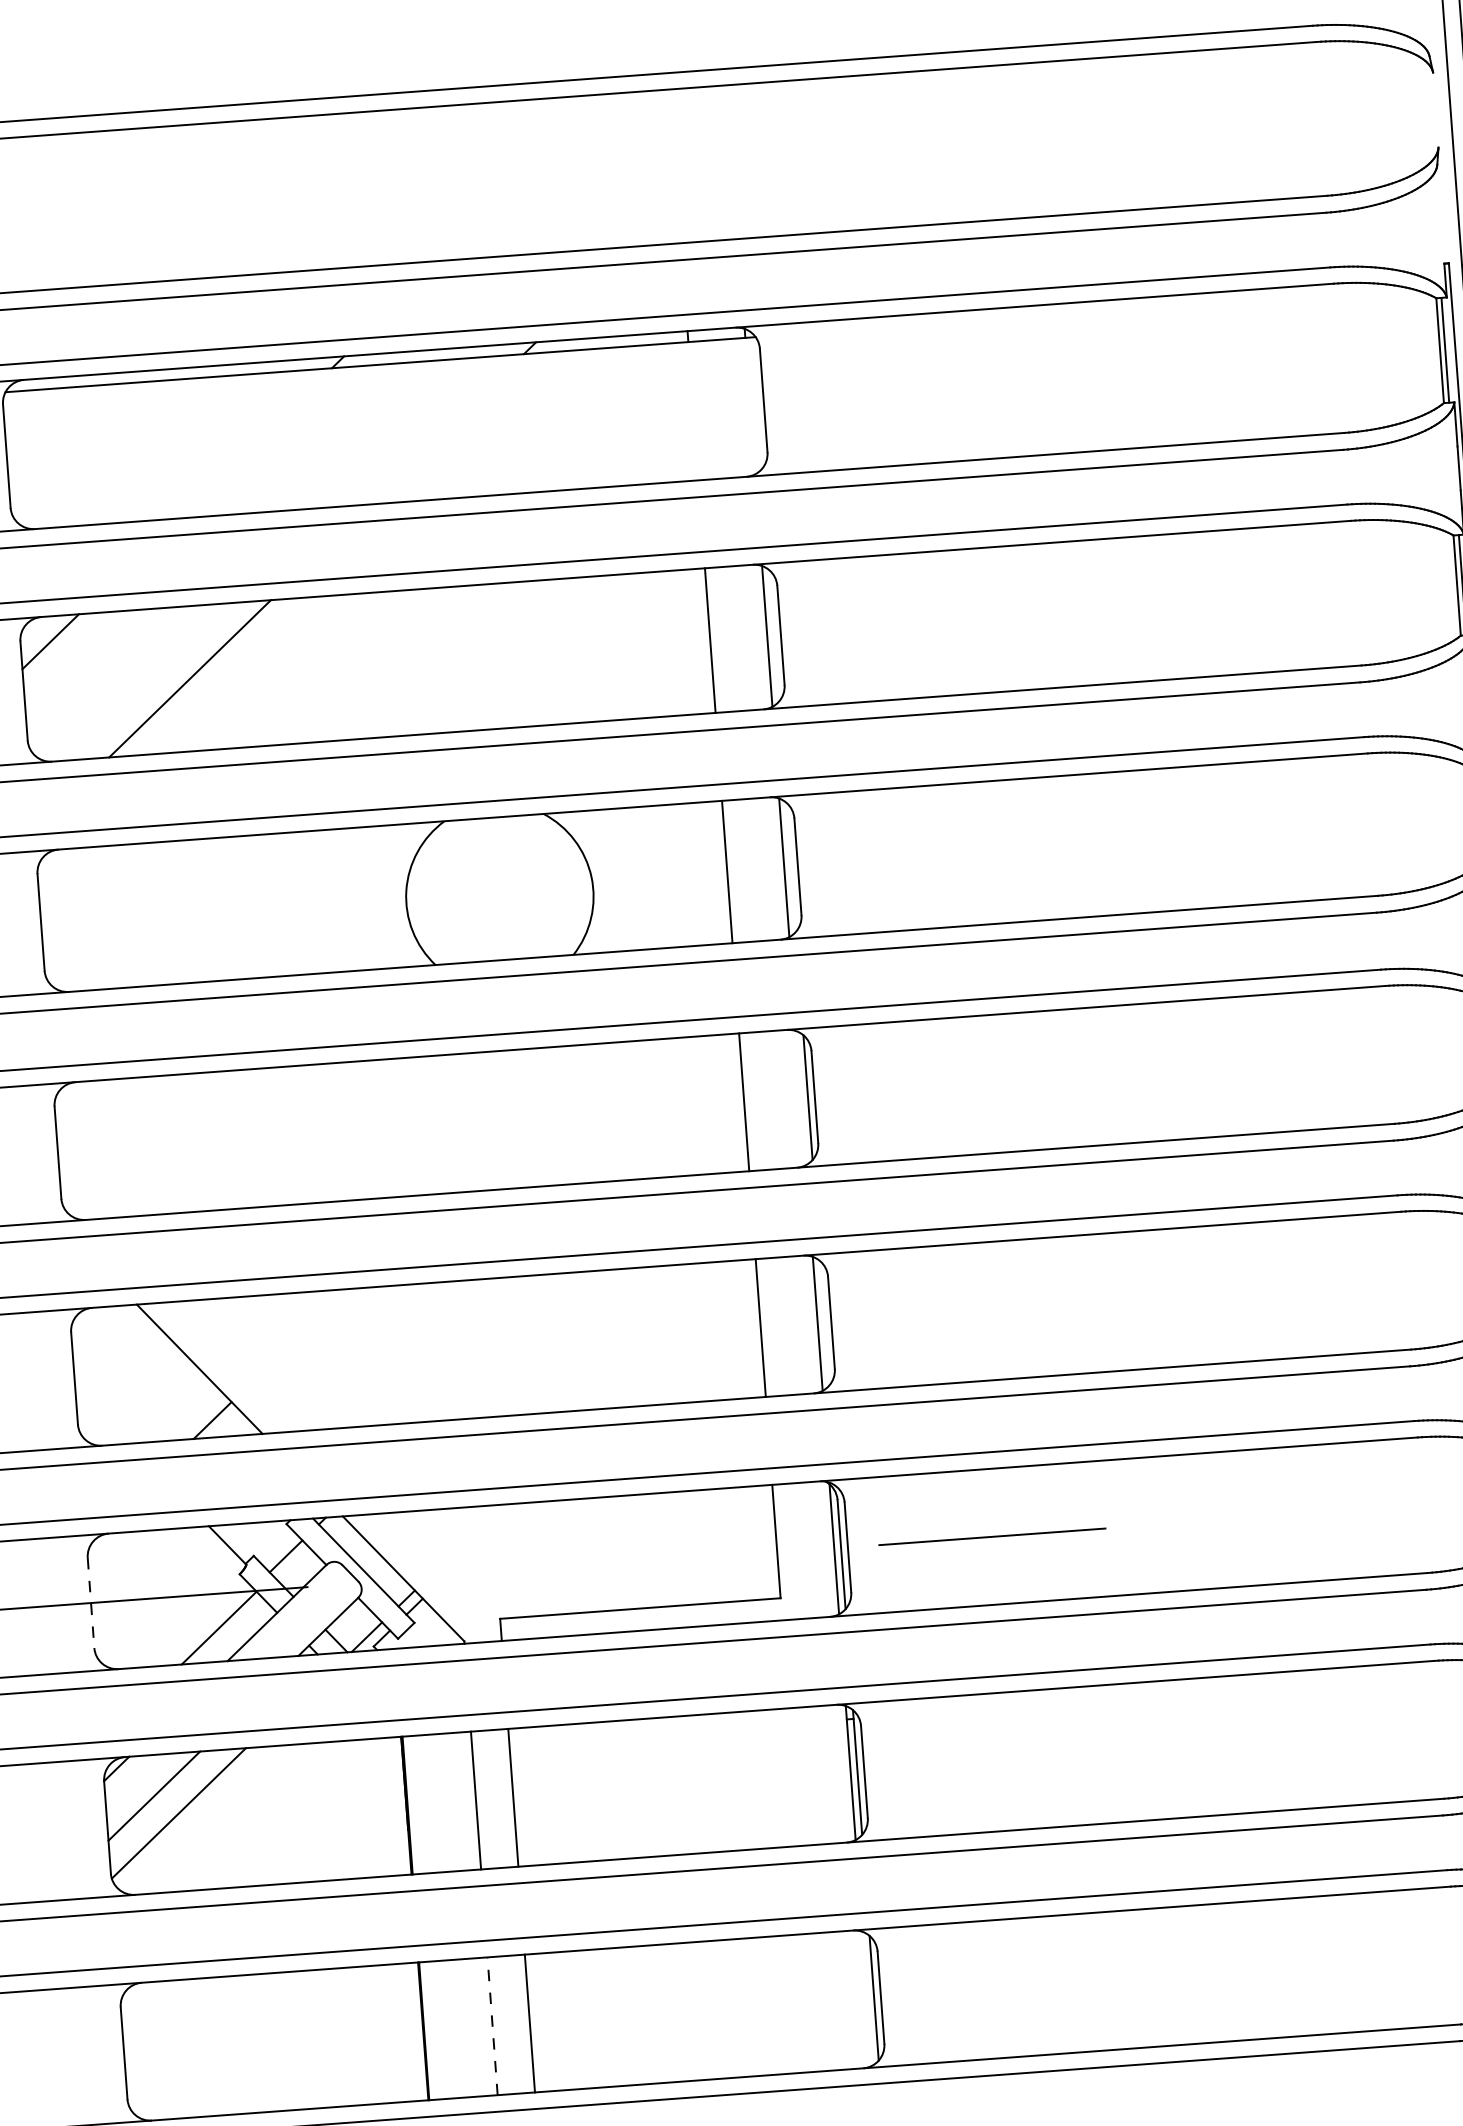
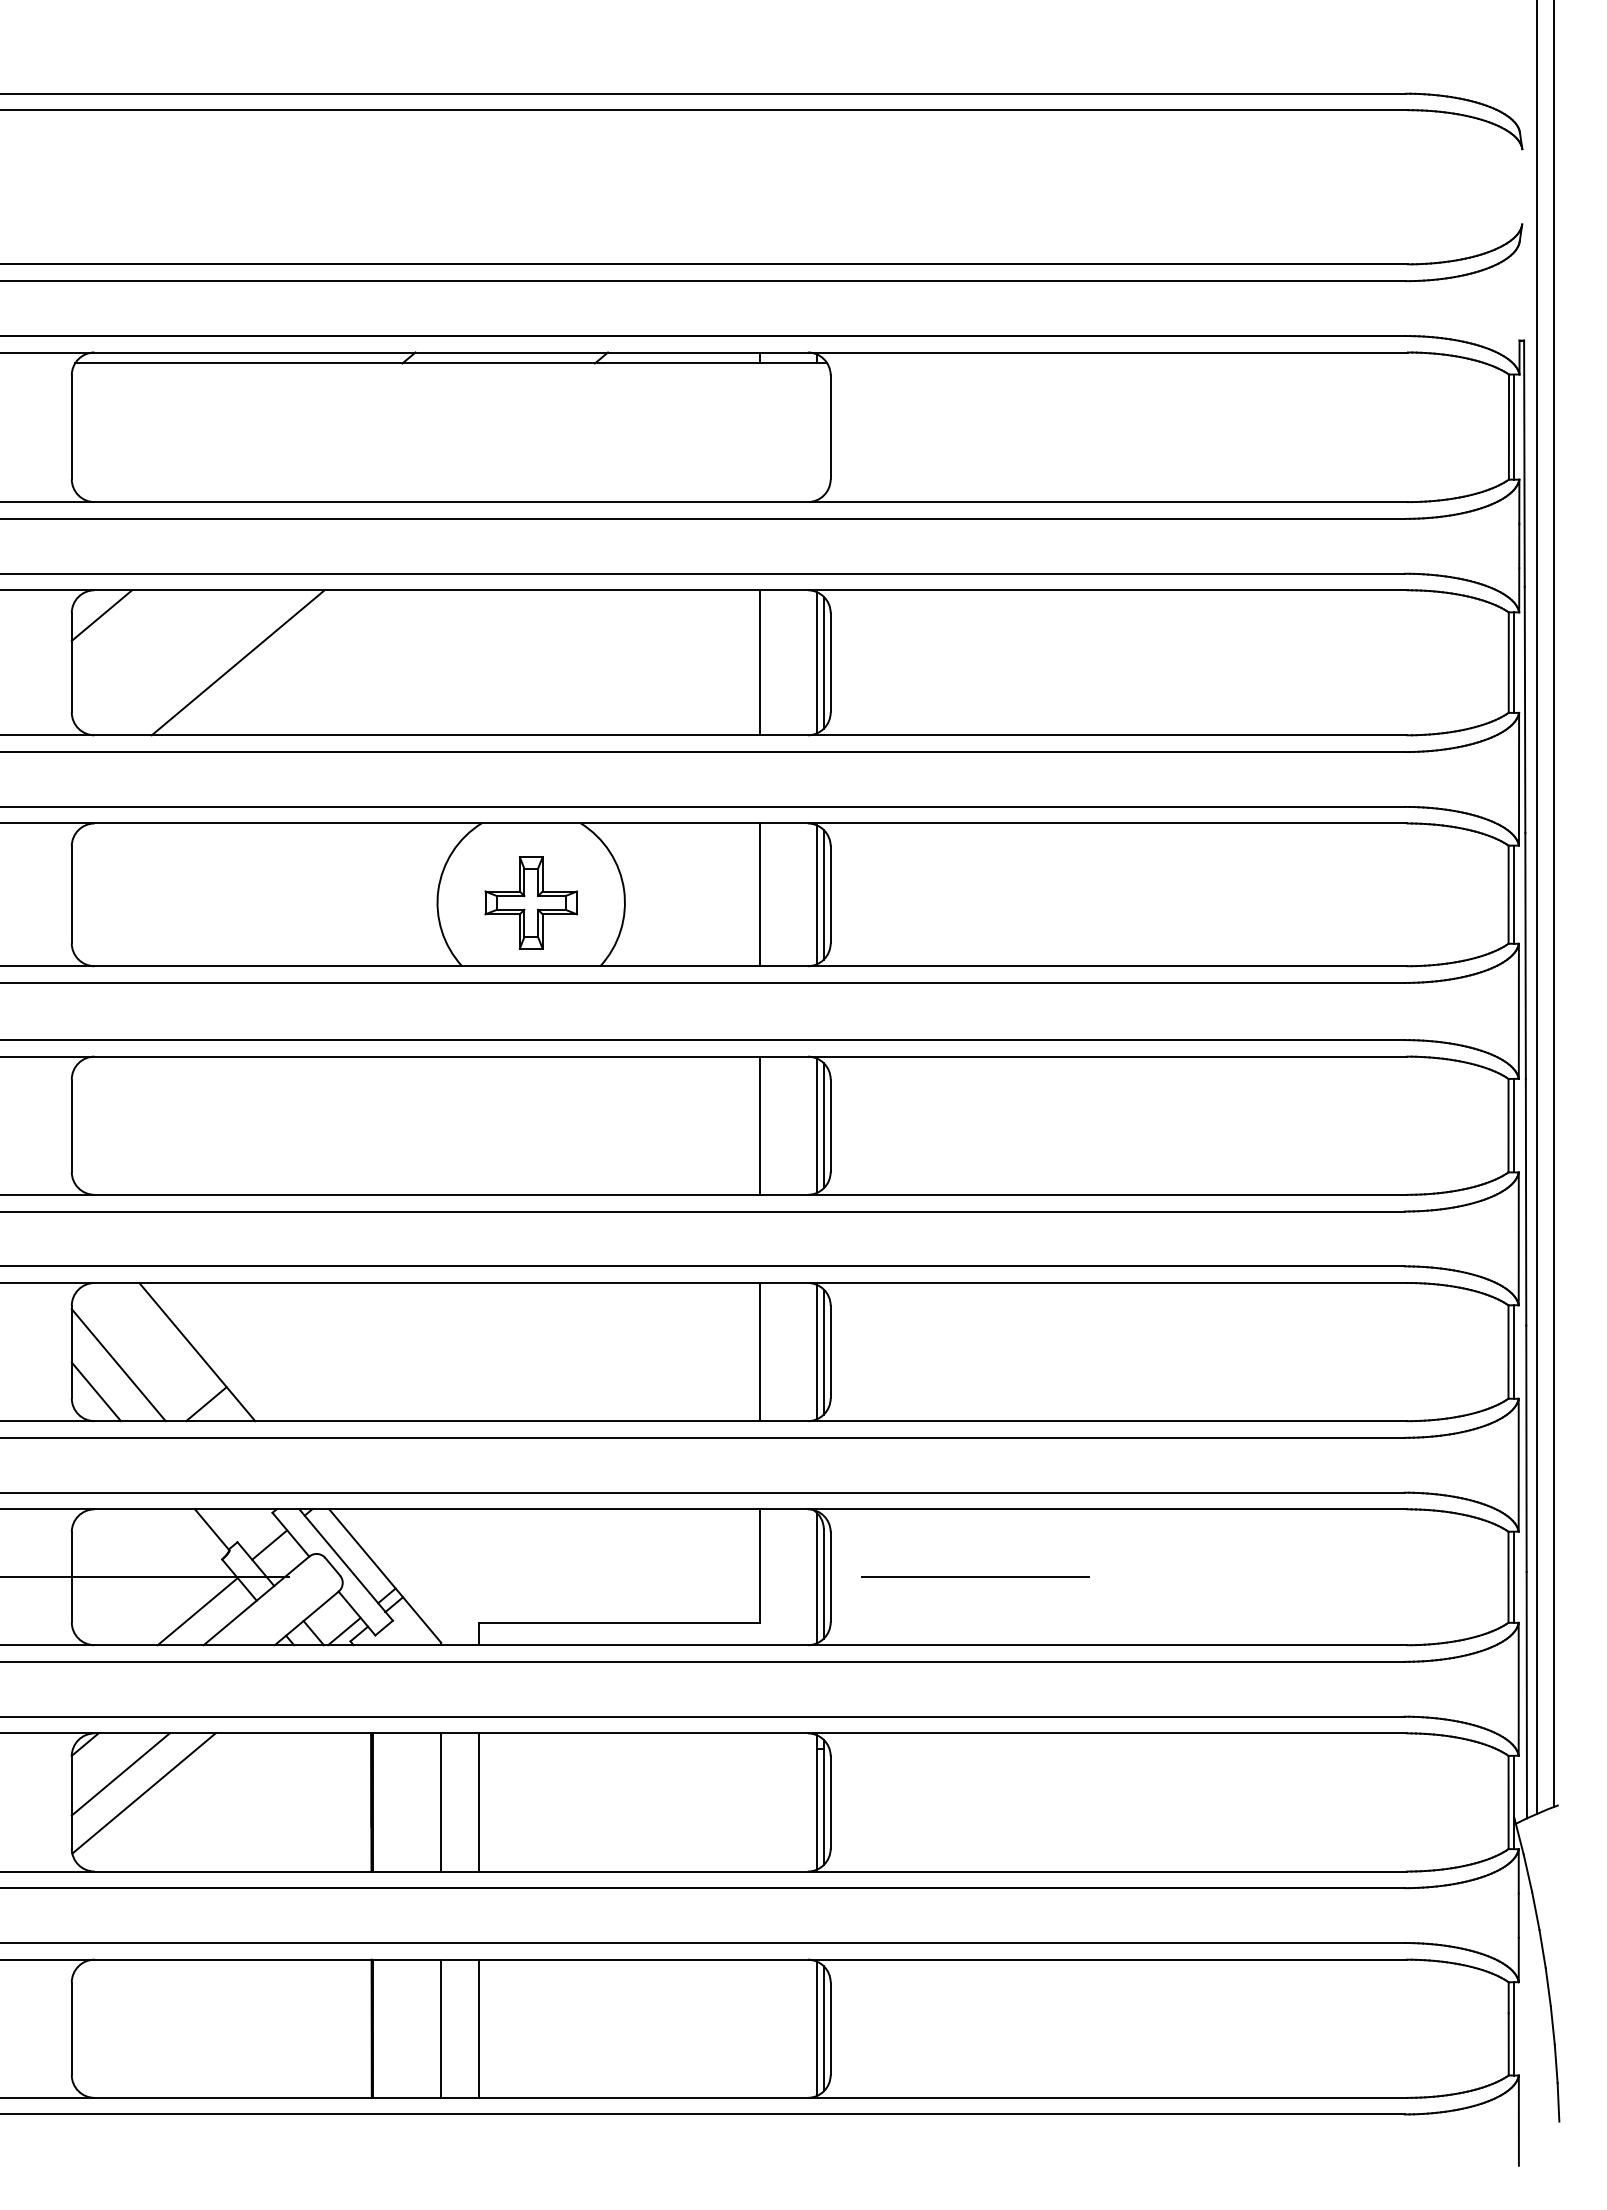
line: (773, 635) -> (823, 662), added
line: (790, 867) -> (823, 894), added
part: (499, 896) -> (530, 902), added
line: (800, 1097) -> (816, 1125), added
line: (824, 1322) -> (823, 1351), added
line: (122, 1388) -> (118, 1365), added
line: (102, 1415) -> (96, 1391), added
line: (90, 1603) -> (71, 1577), dashed -> solid
line: (866, 1998) -> (816, 2028), added
line: (492, 2025) -> (441, 2028), dashed -> solid

